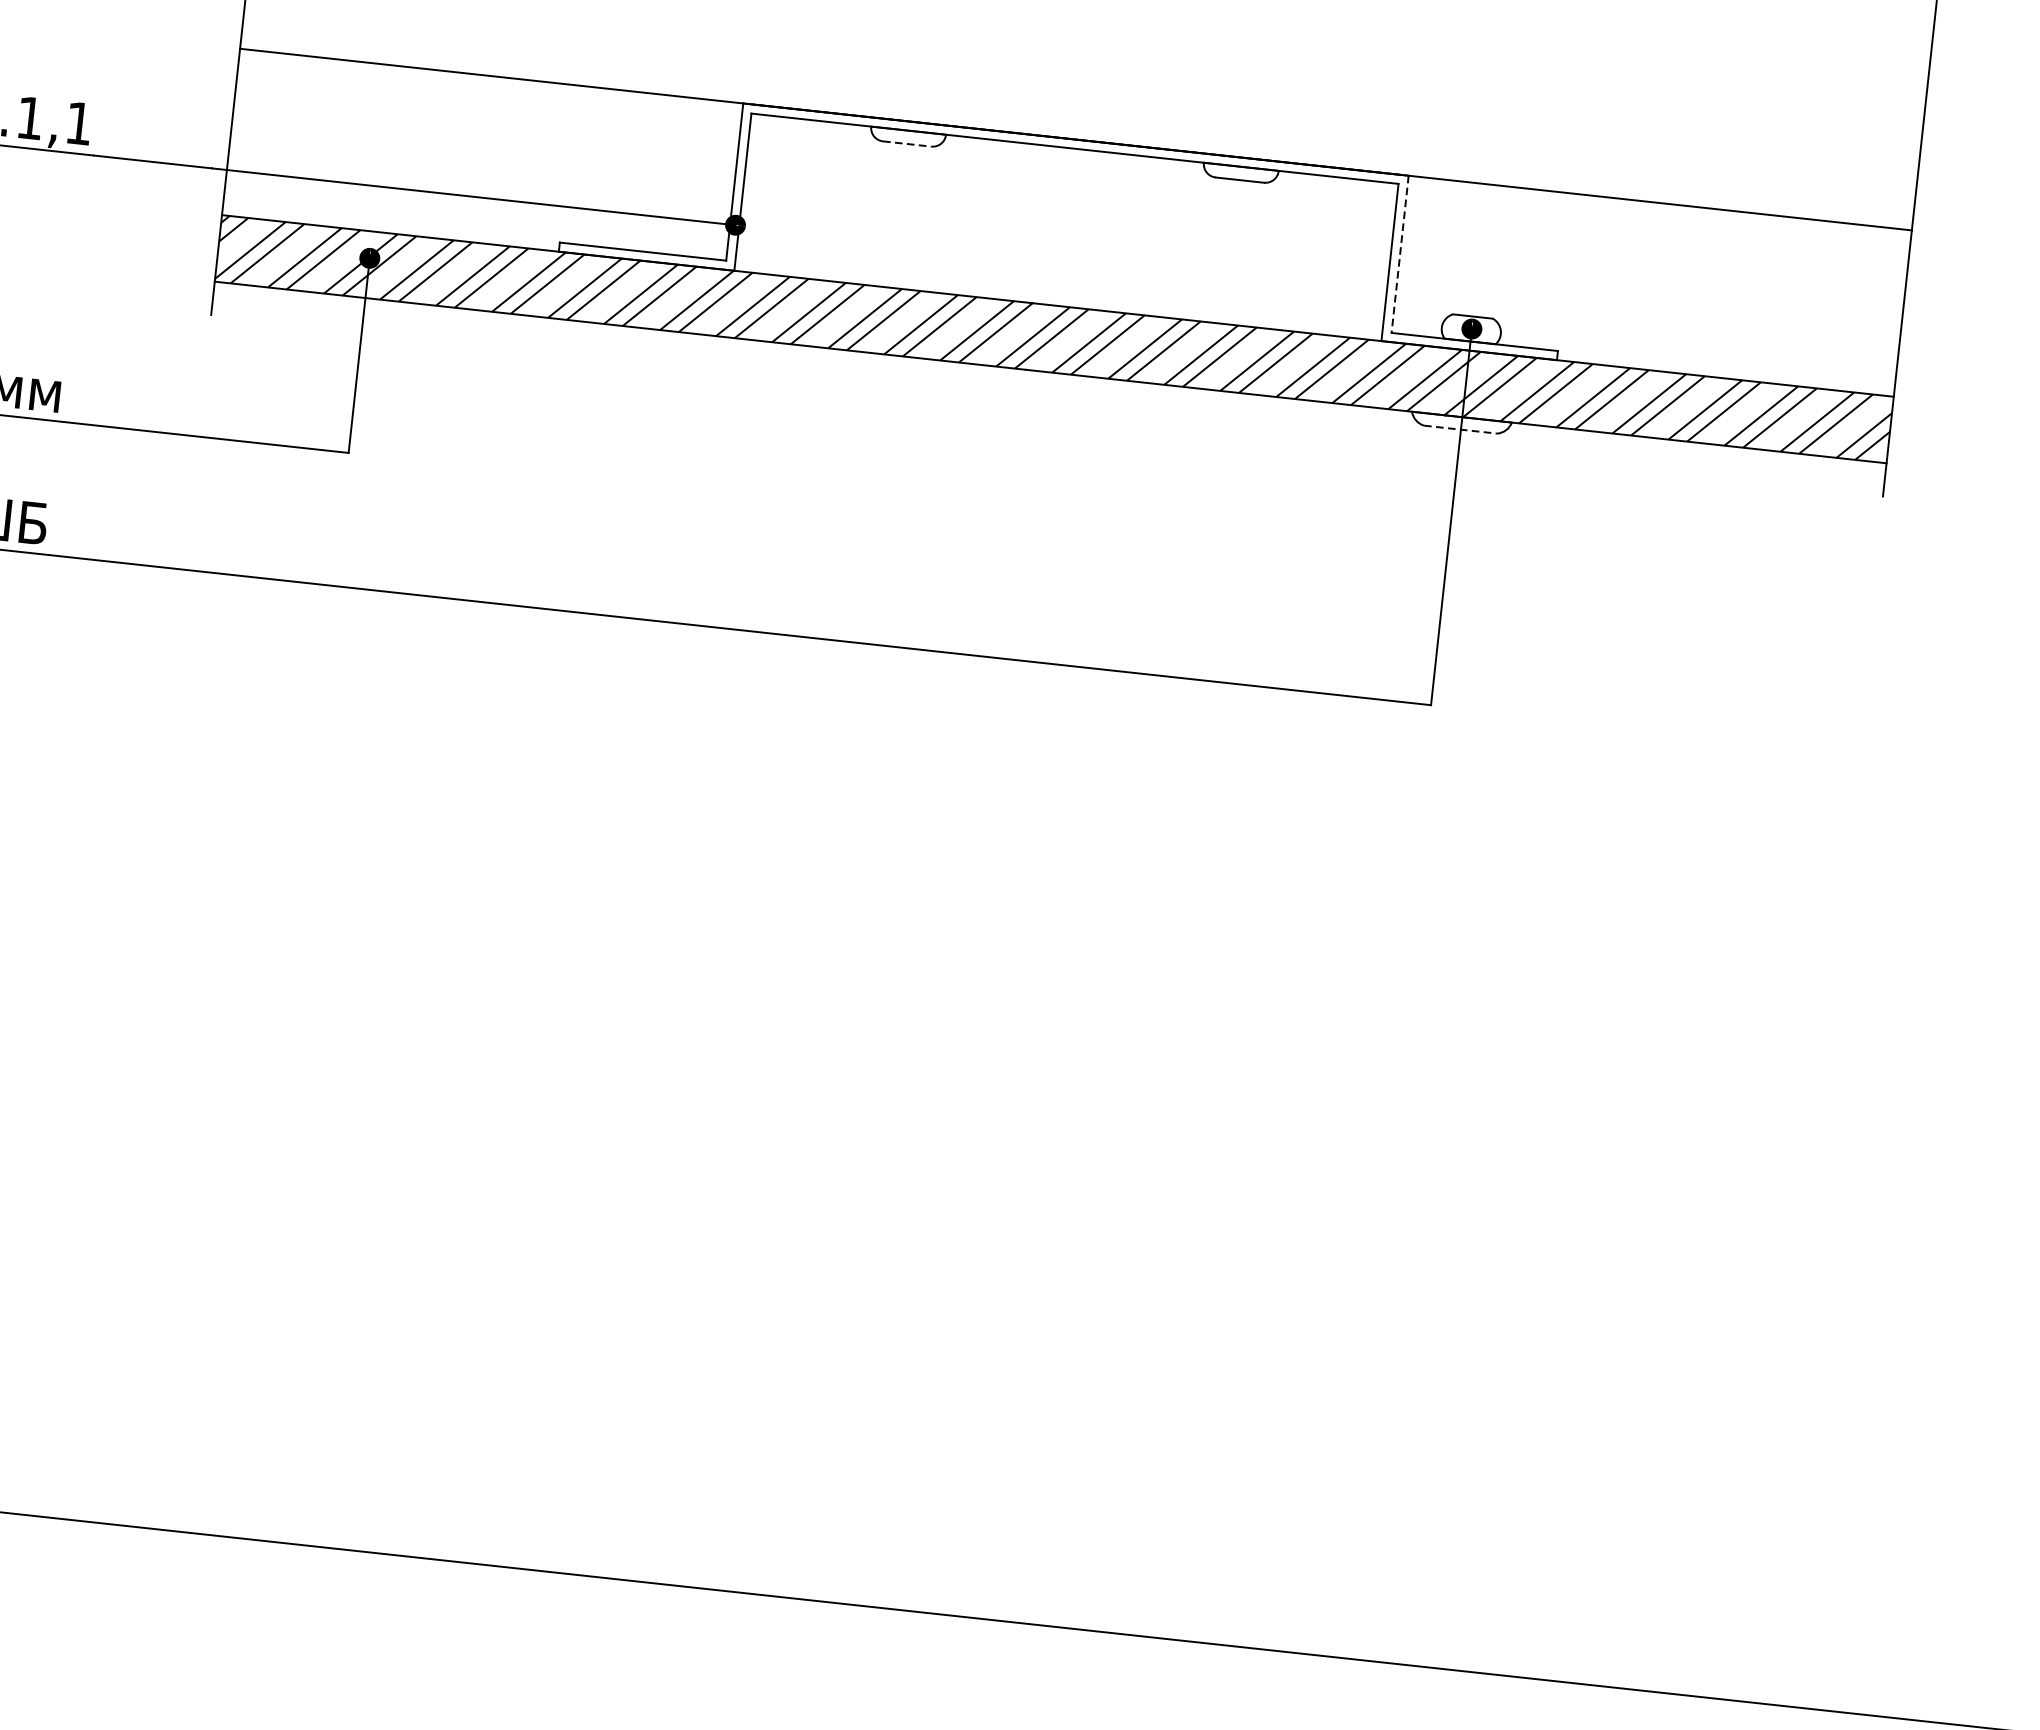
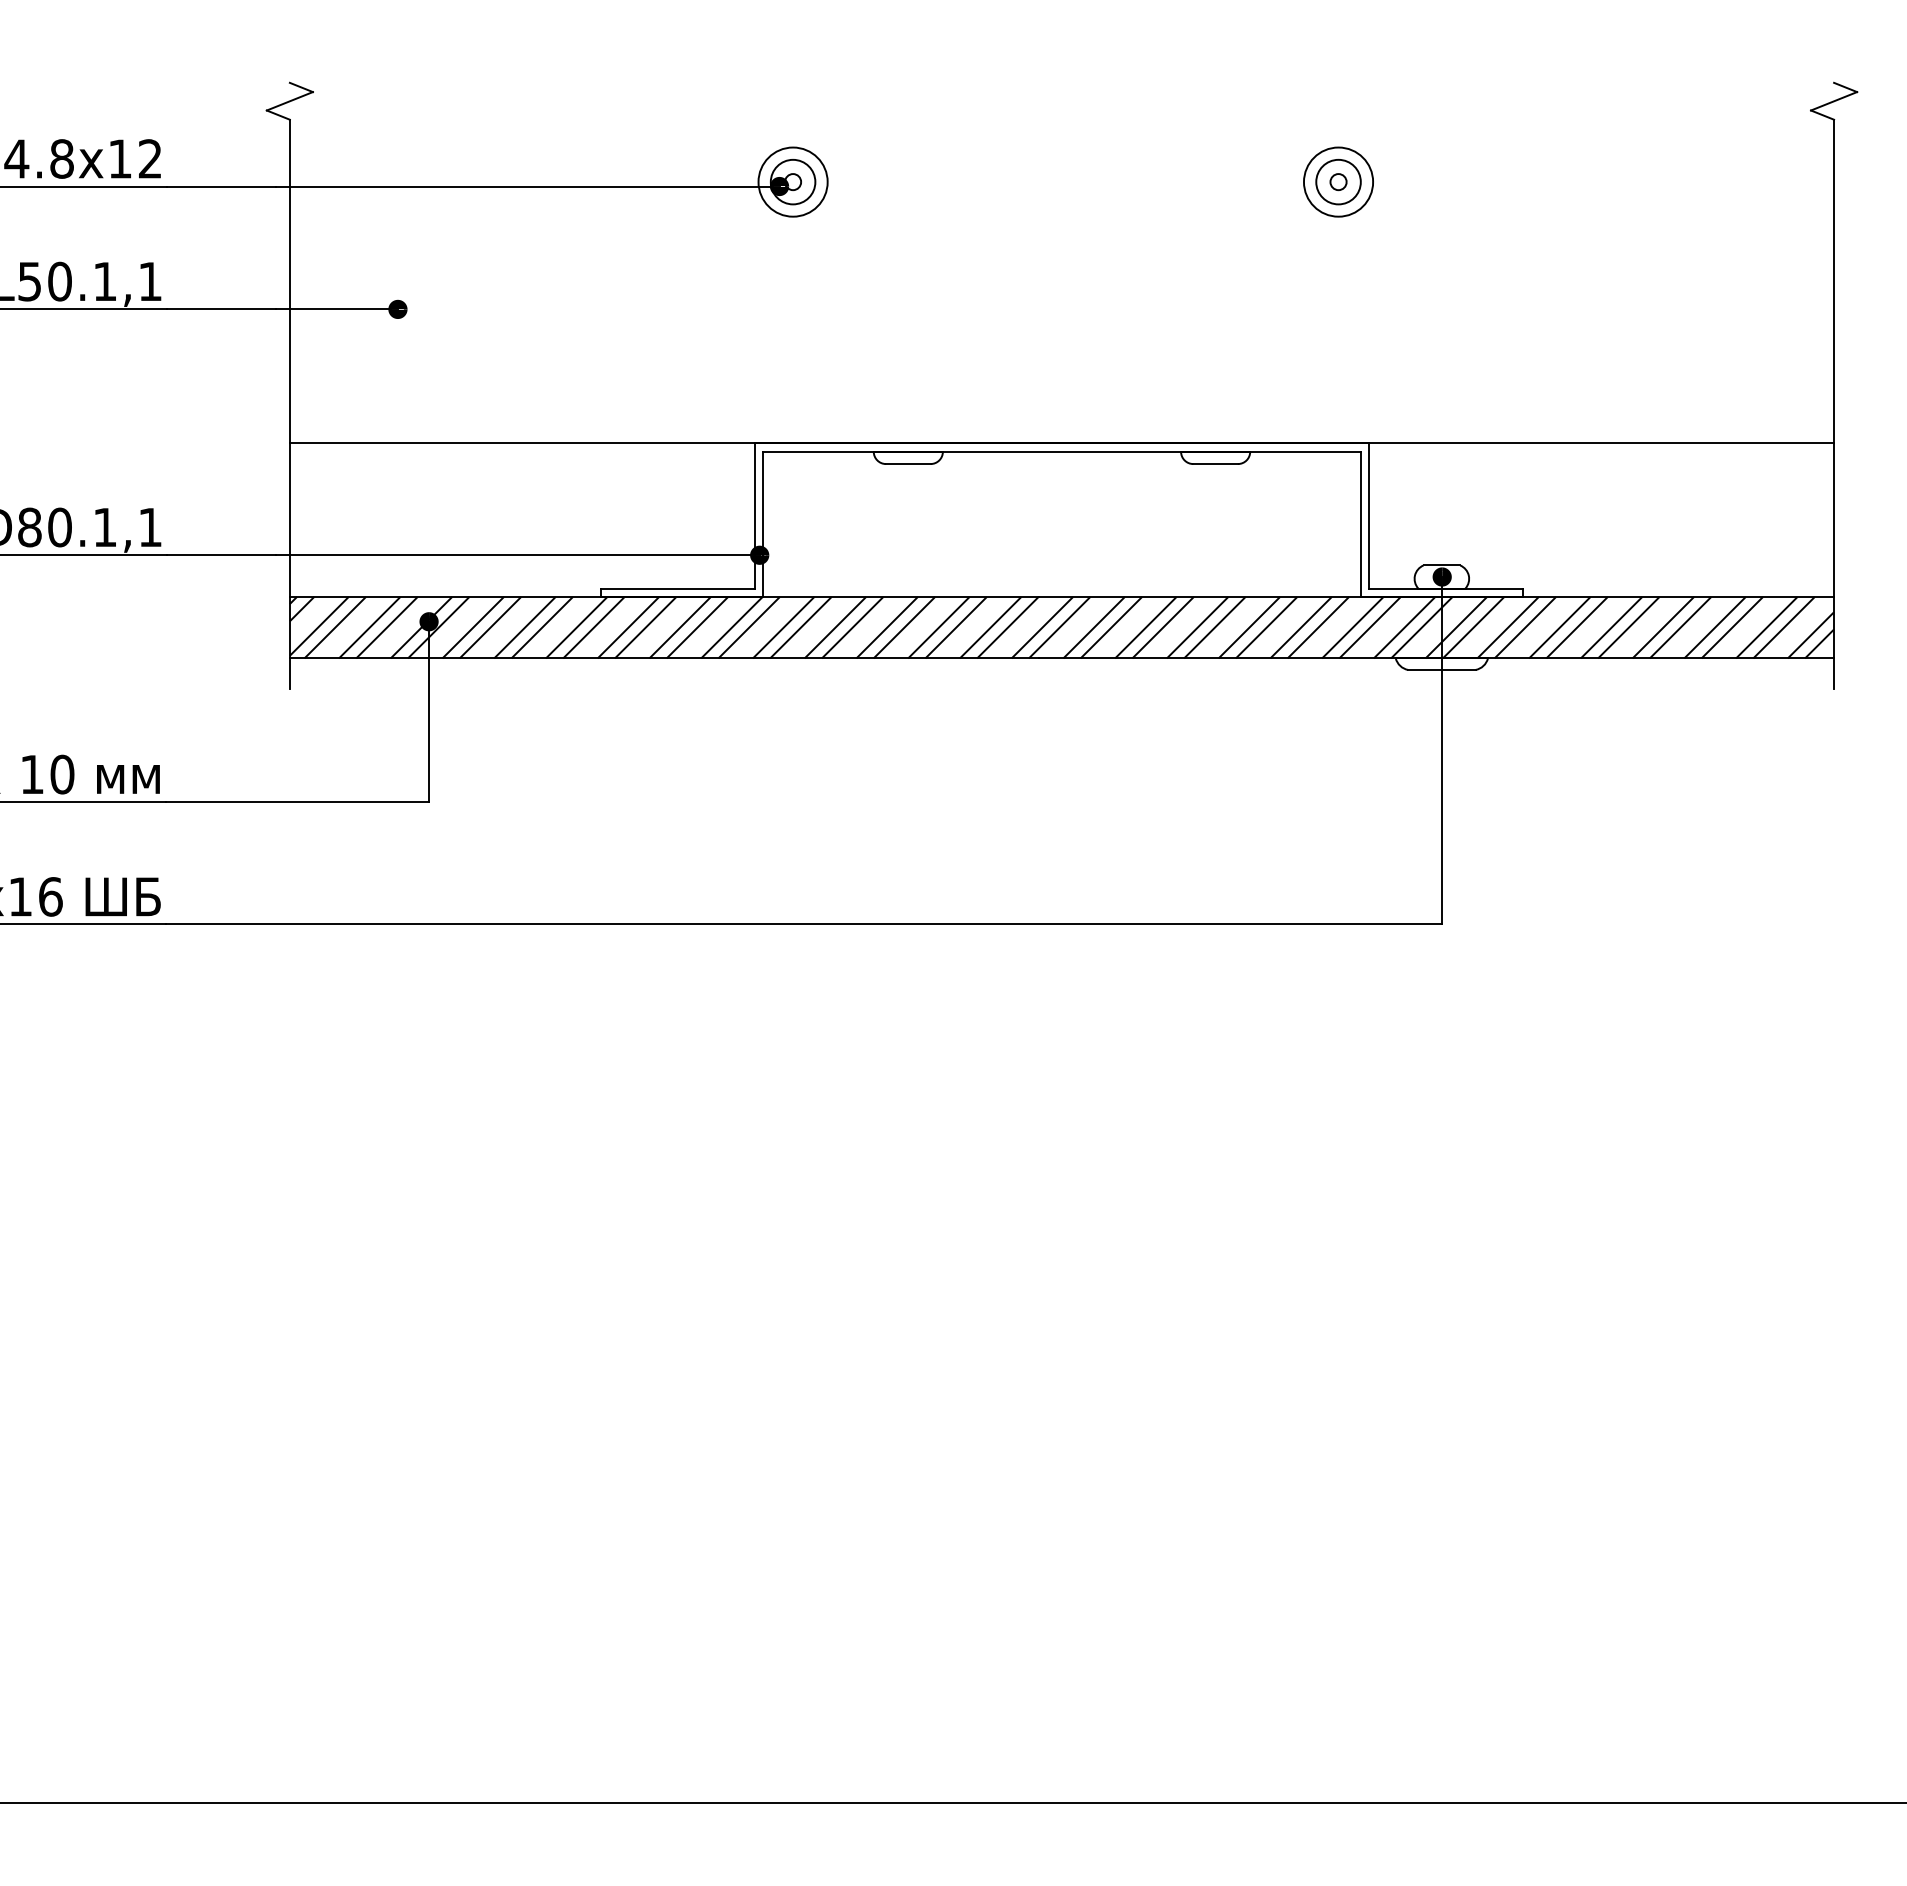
line: (907, 144) -> (908, 464), dashed -> solid
line: (1400, 253) -> (1369, 515), dashed -> solid
line: (1460, 429) -> (1441, 669), dashed -> solid

